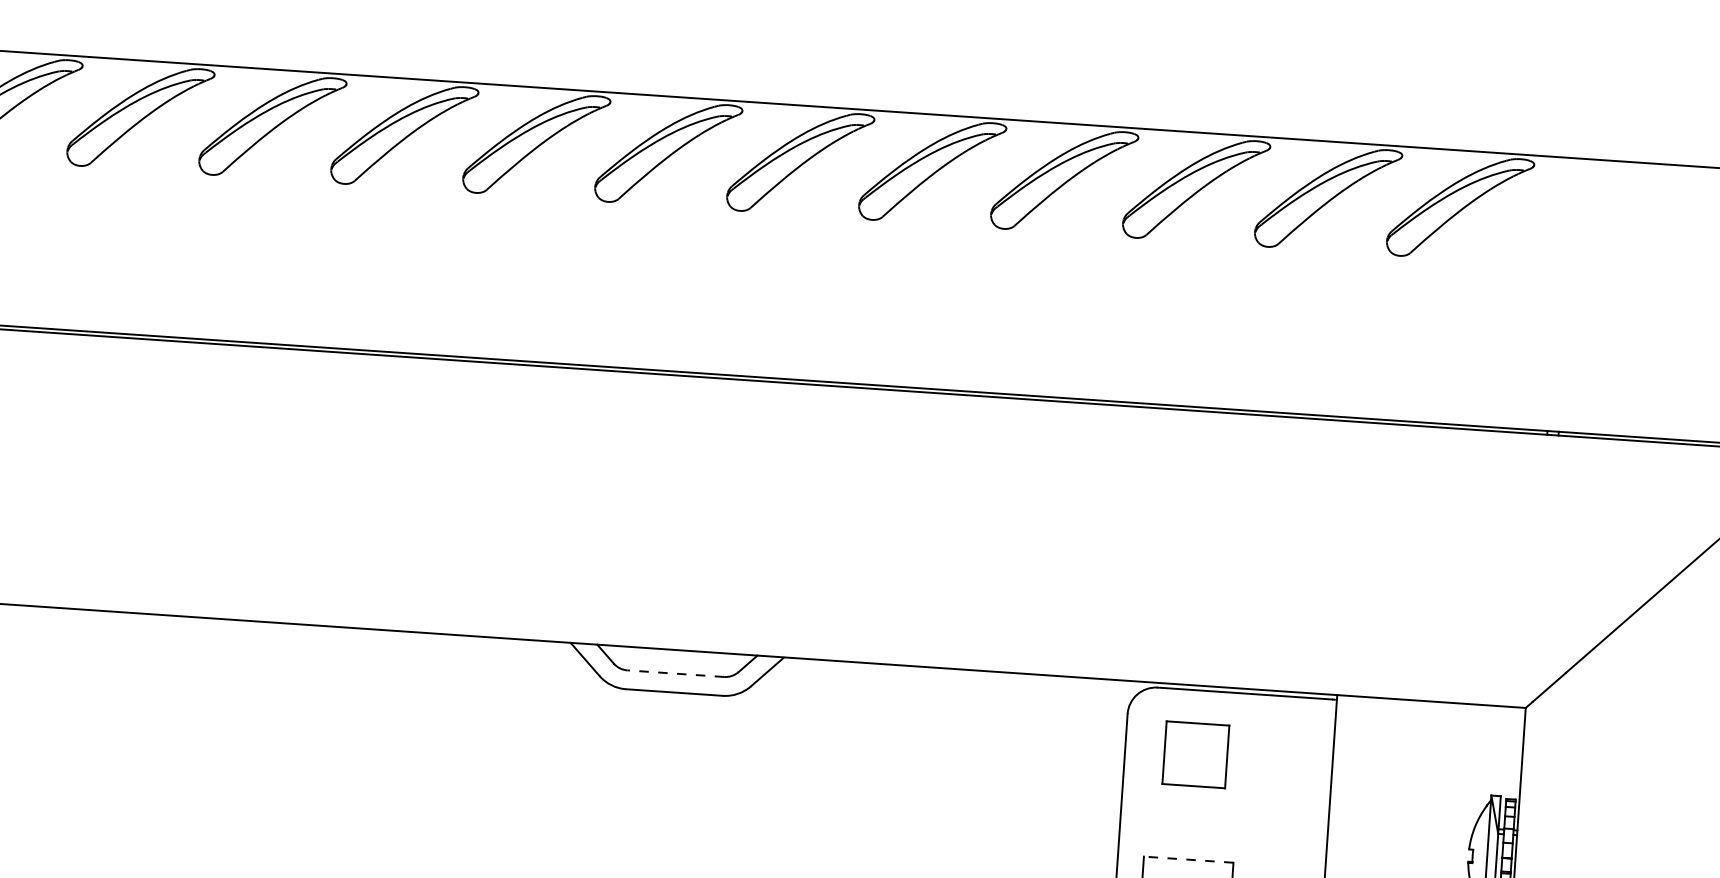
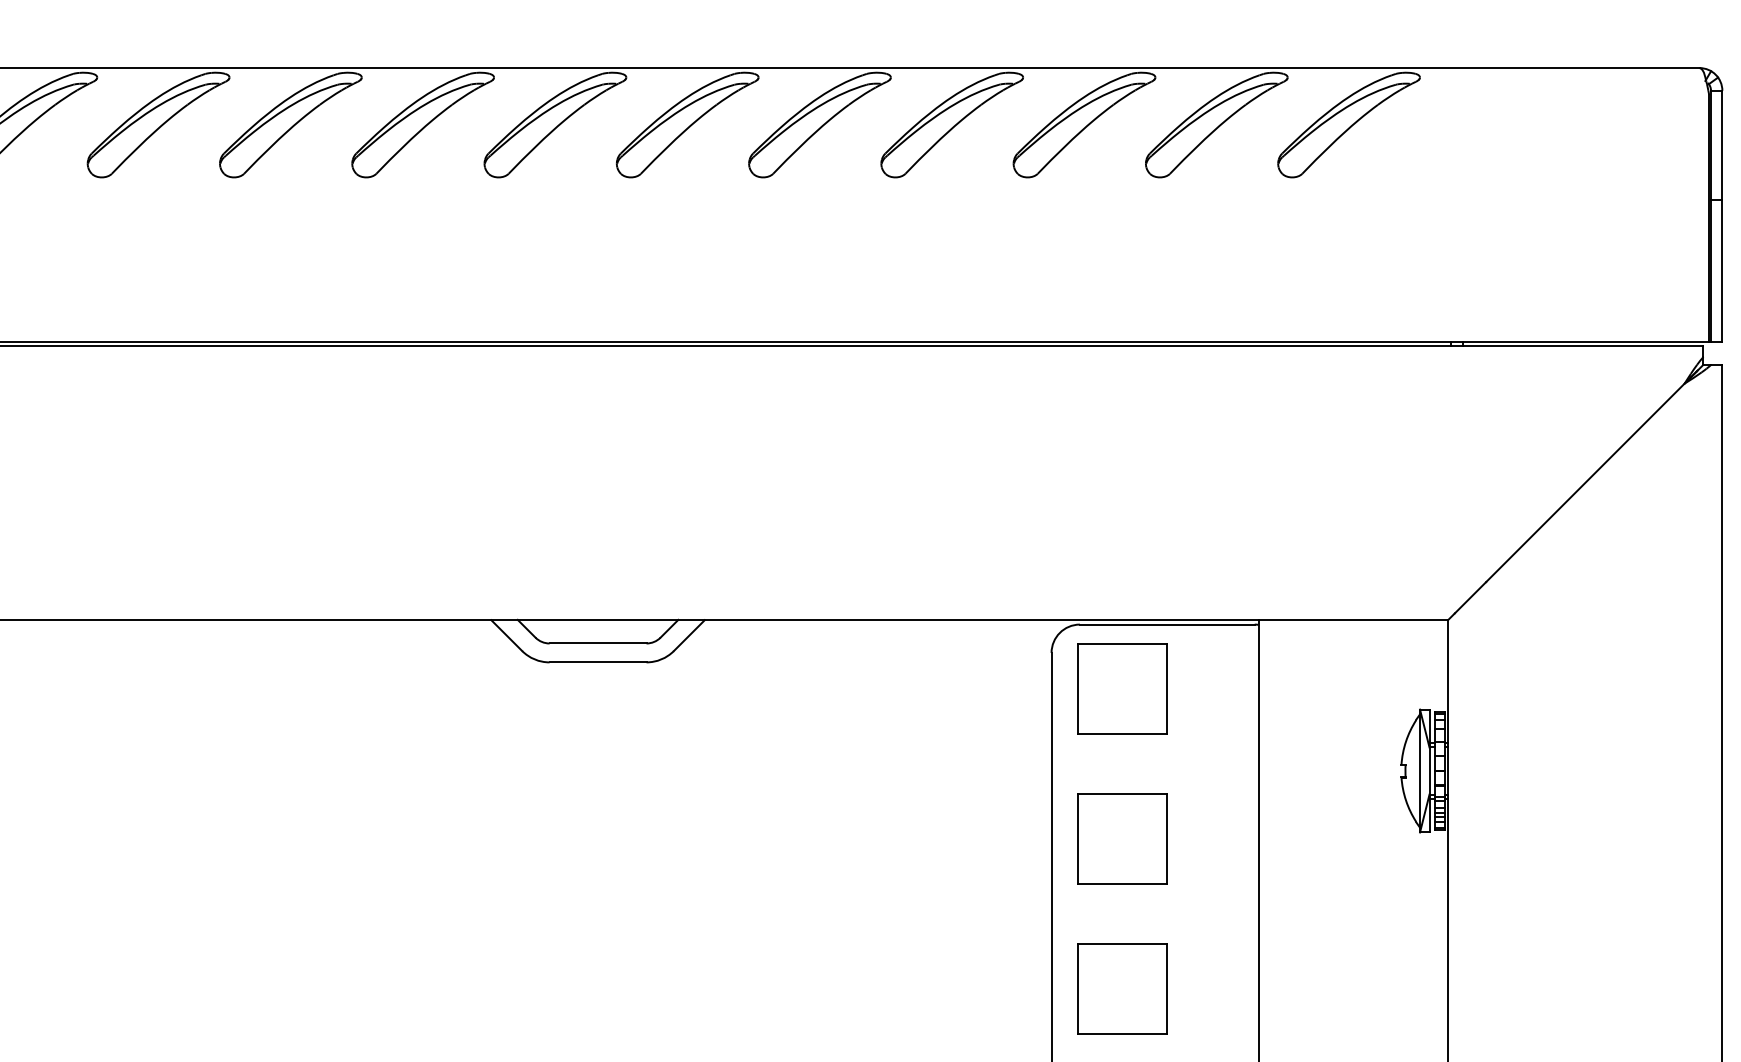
line: (675, 673) -> (597, 643), dashed -> solid
part: (1195, 754) -> (1122, 688), size x1.43
line: (1188, 860) -> (1122, 794), dashed -> solid

